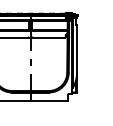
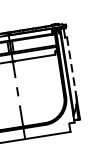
line: (77, 48) -> (72, 65), solid -> dashed

